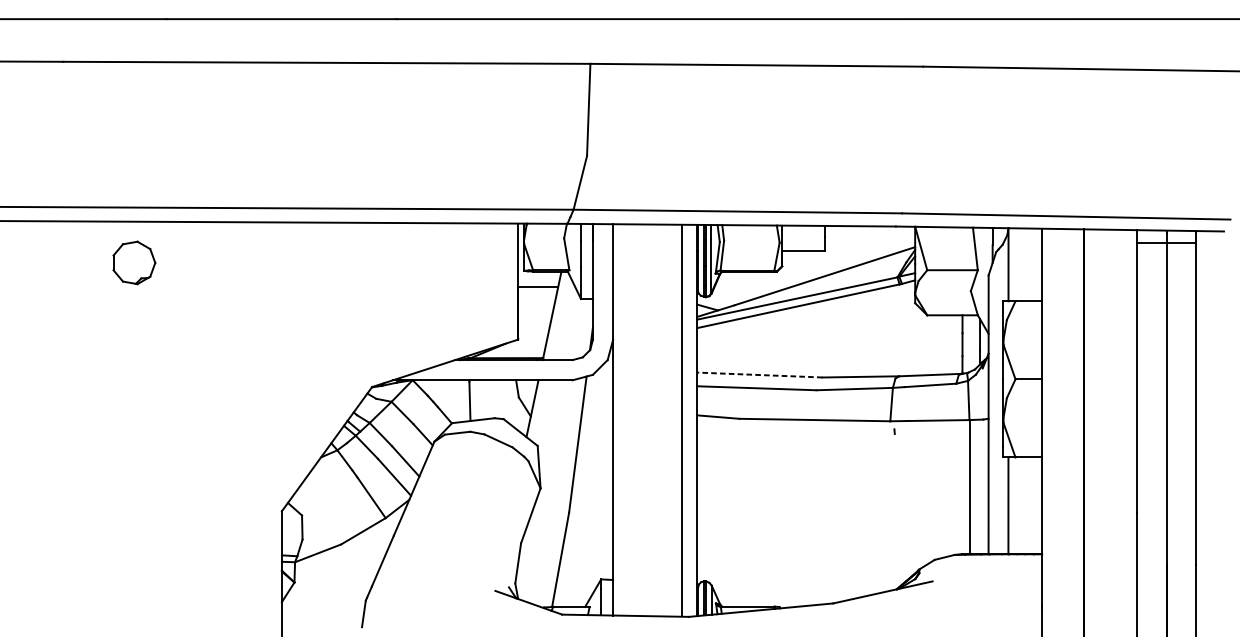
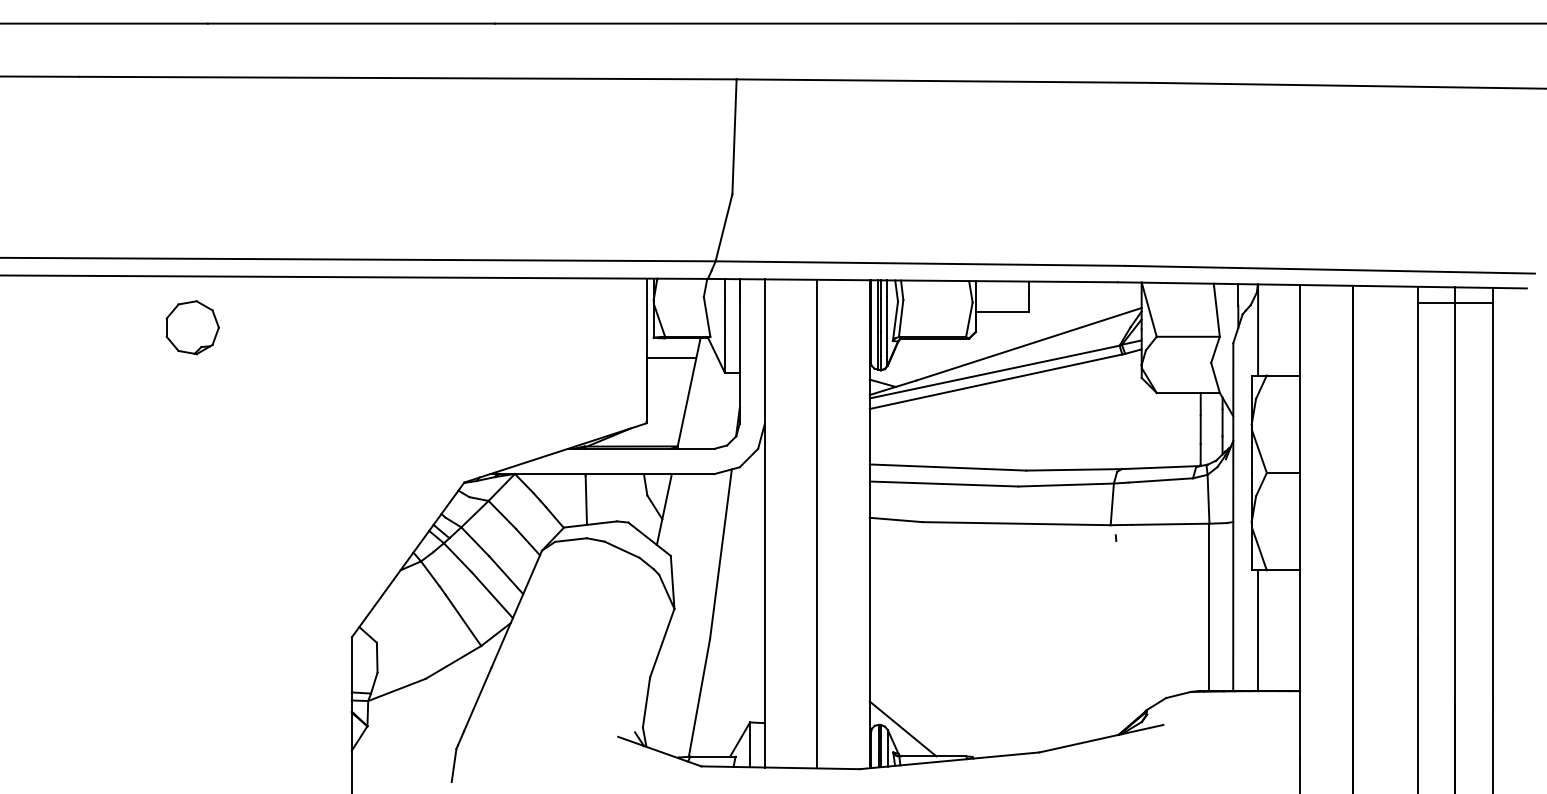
part: (134, 262) -> (192, 327), moved
line: (759, 375) -> (947, 467), dashed -> solid
line: (682, 419) -> (817, 523), moved
line: (723, 584) -> (902, 728), added

